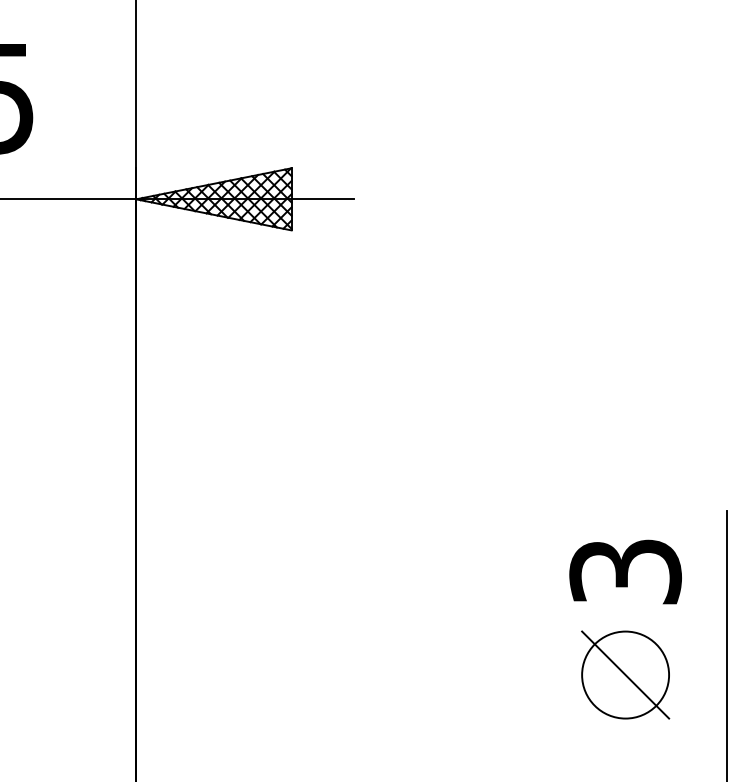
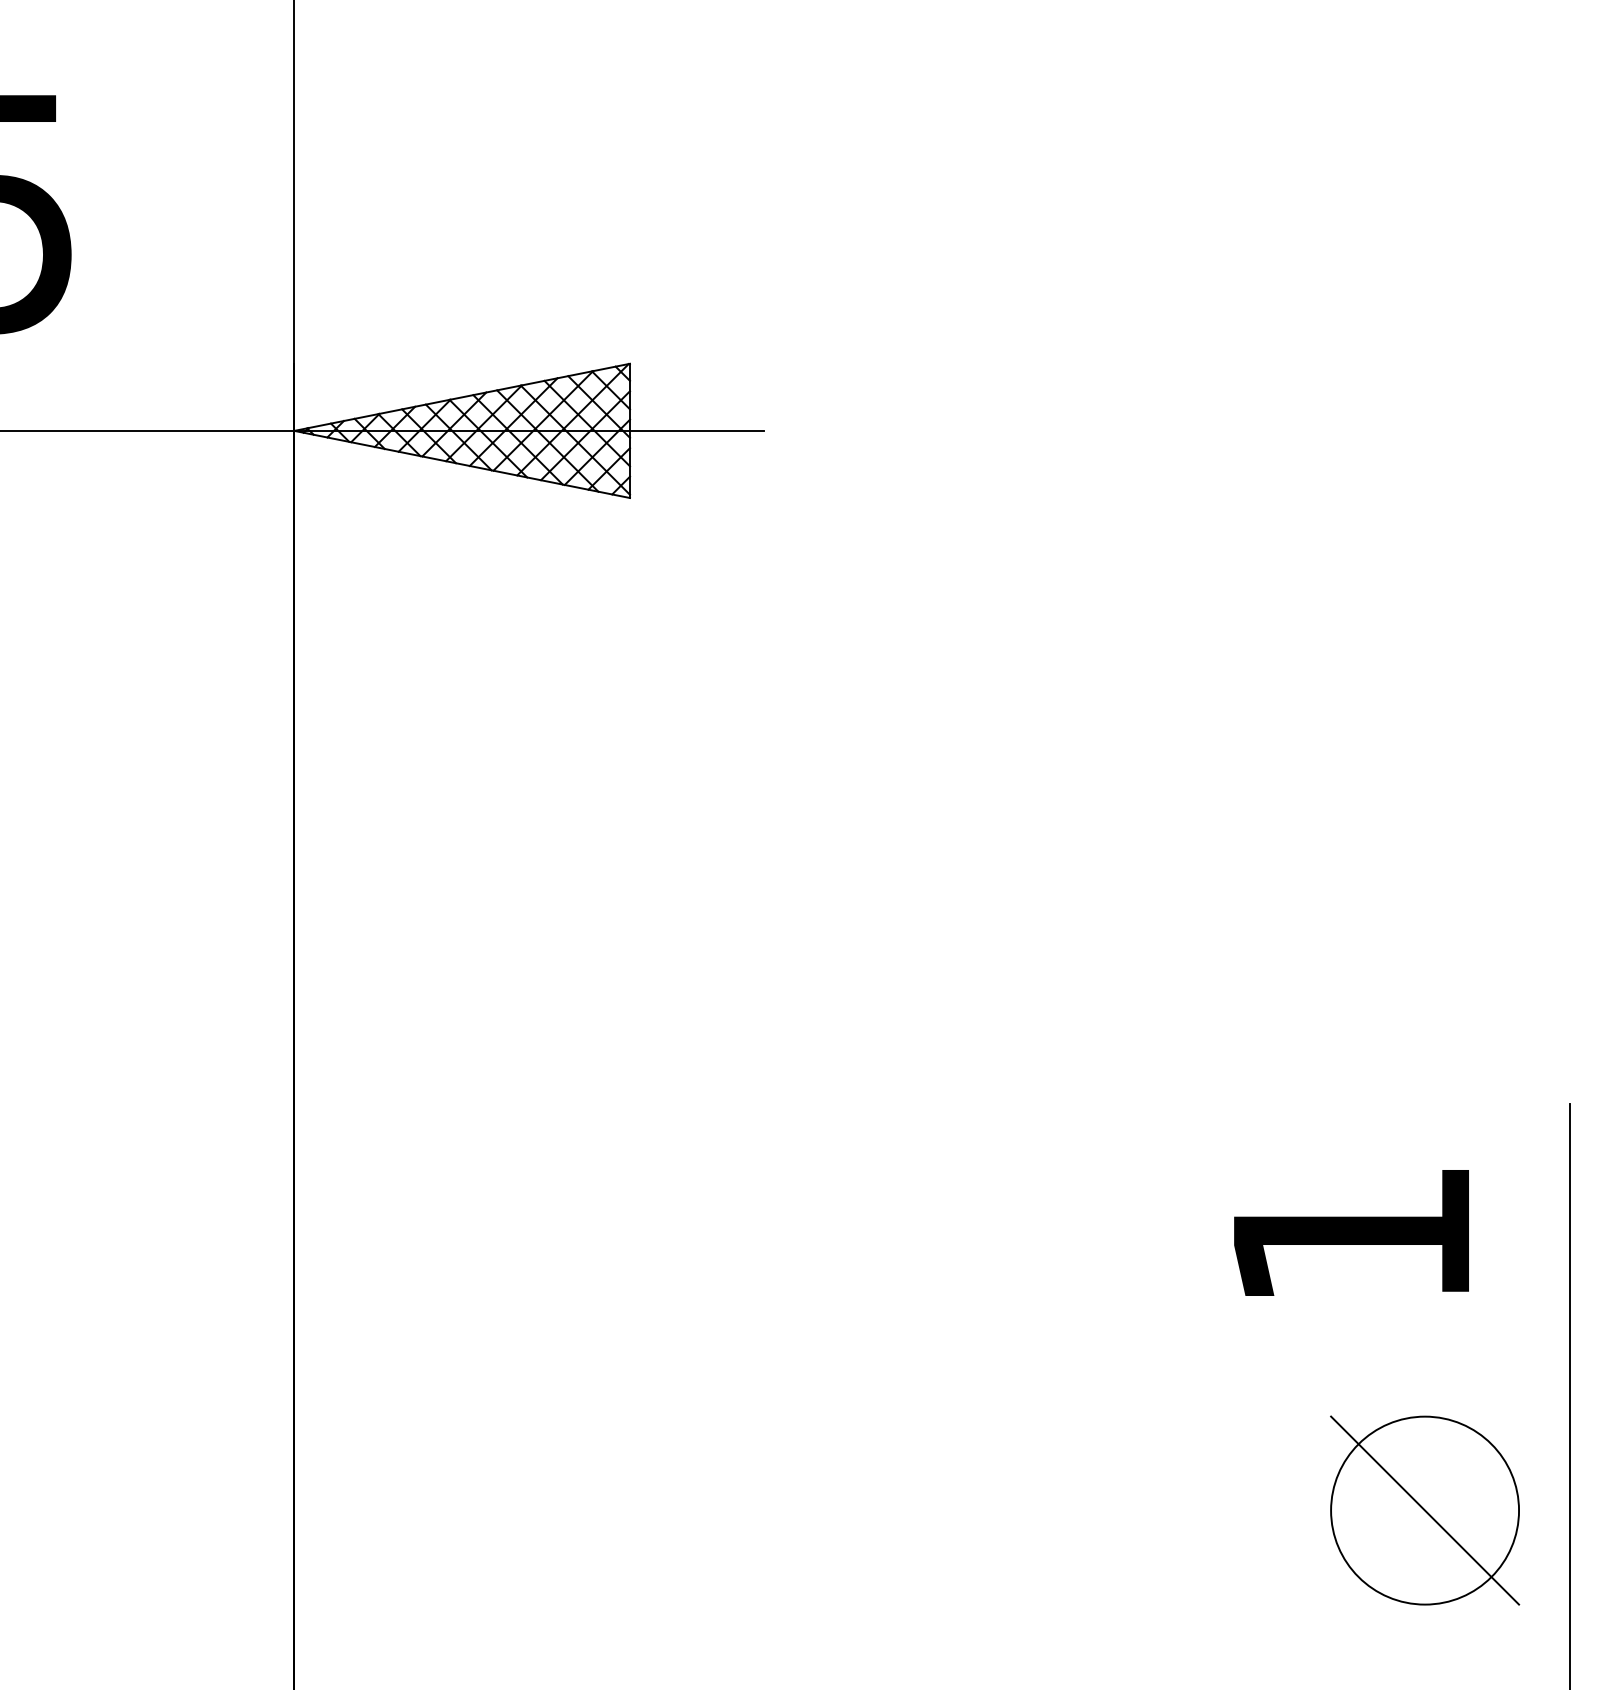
text: (625, 571) -> (1351, 1234), 3 -> 1
part: (625, 674) -> (1424, 1509), moved

